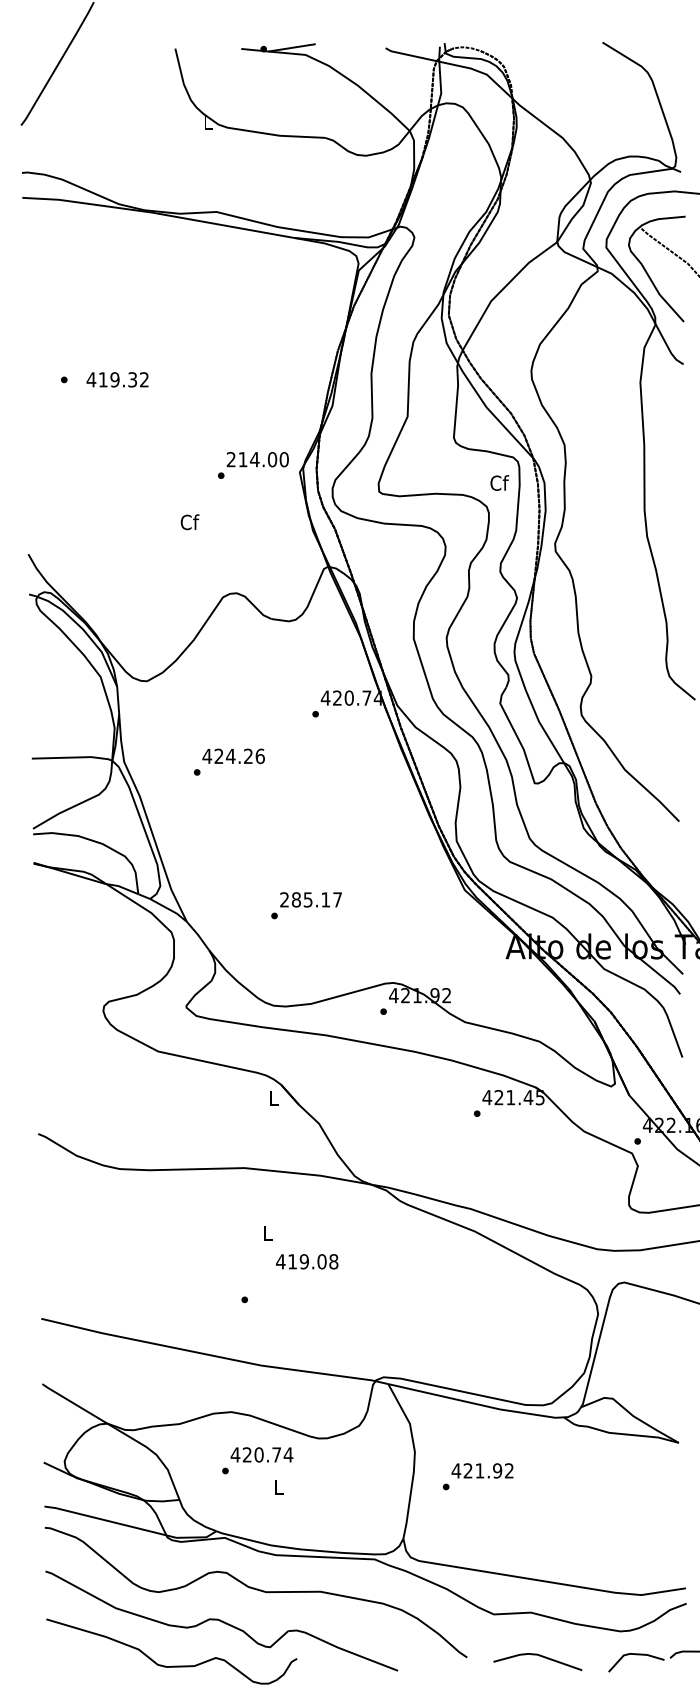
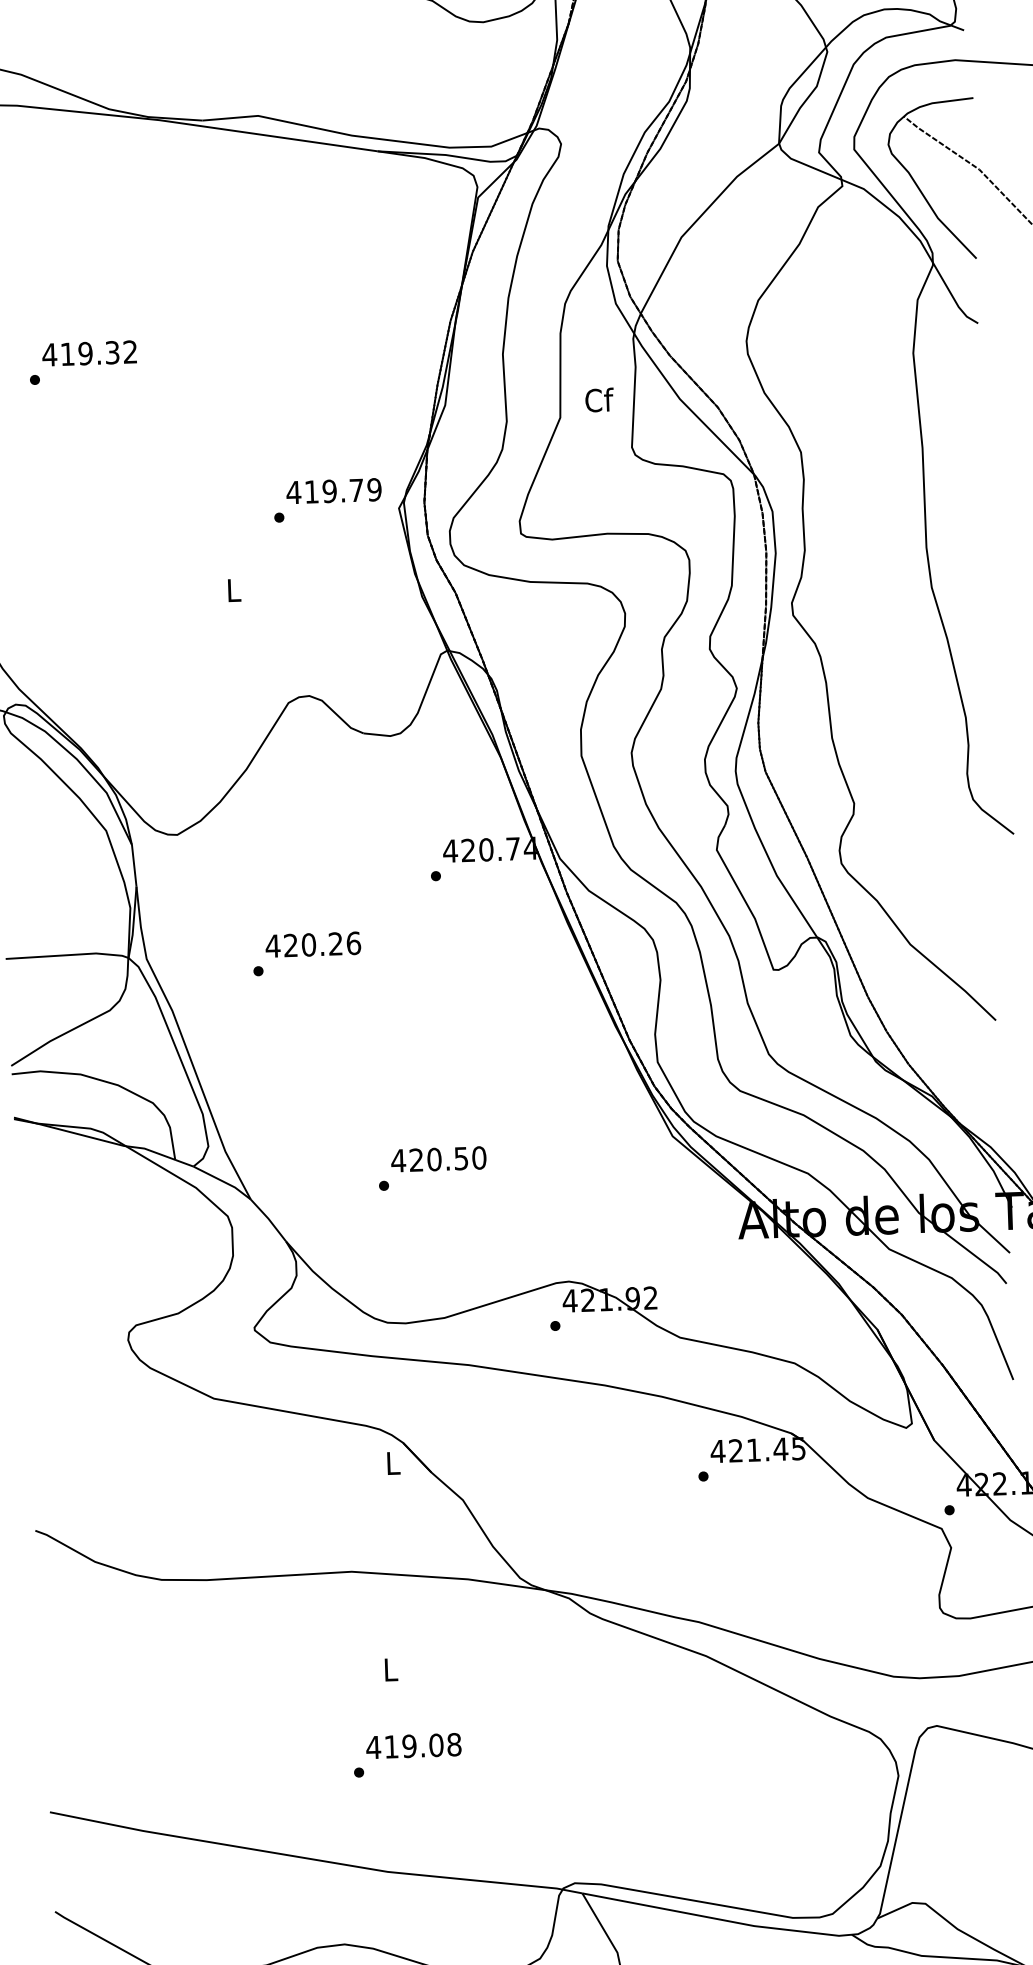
text: (117, 379) -> (89, 353), moved
text: (257, 459) -> (333, 490), 214.00 -> 419.79
text: (499, 482) -> (599, 399), moved
text: (189, 522) -> (233, 590), Cf -> L
text: (230, 756) -> (308, 945), 424.26 -> 420.26
text: (310, 899) -> (437, 1158), 285.17 -> 420.50
text: (307, 1261) -> (414, 1745), moved

